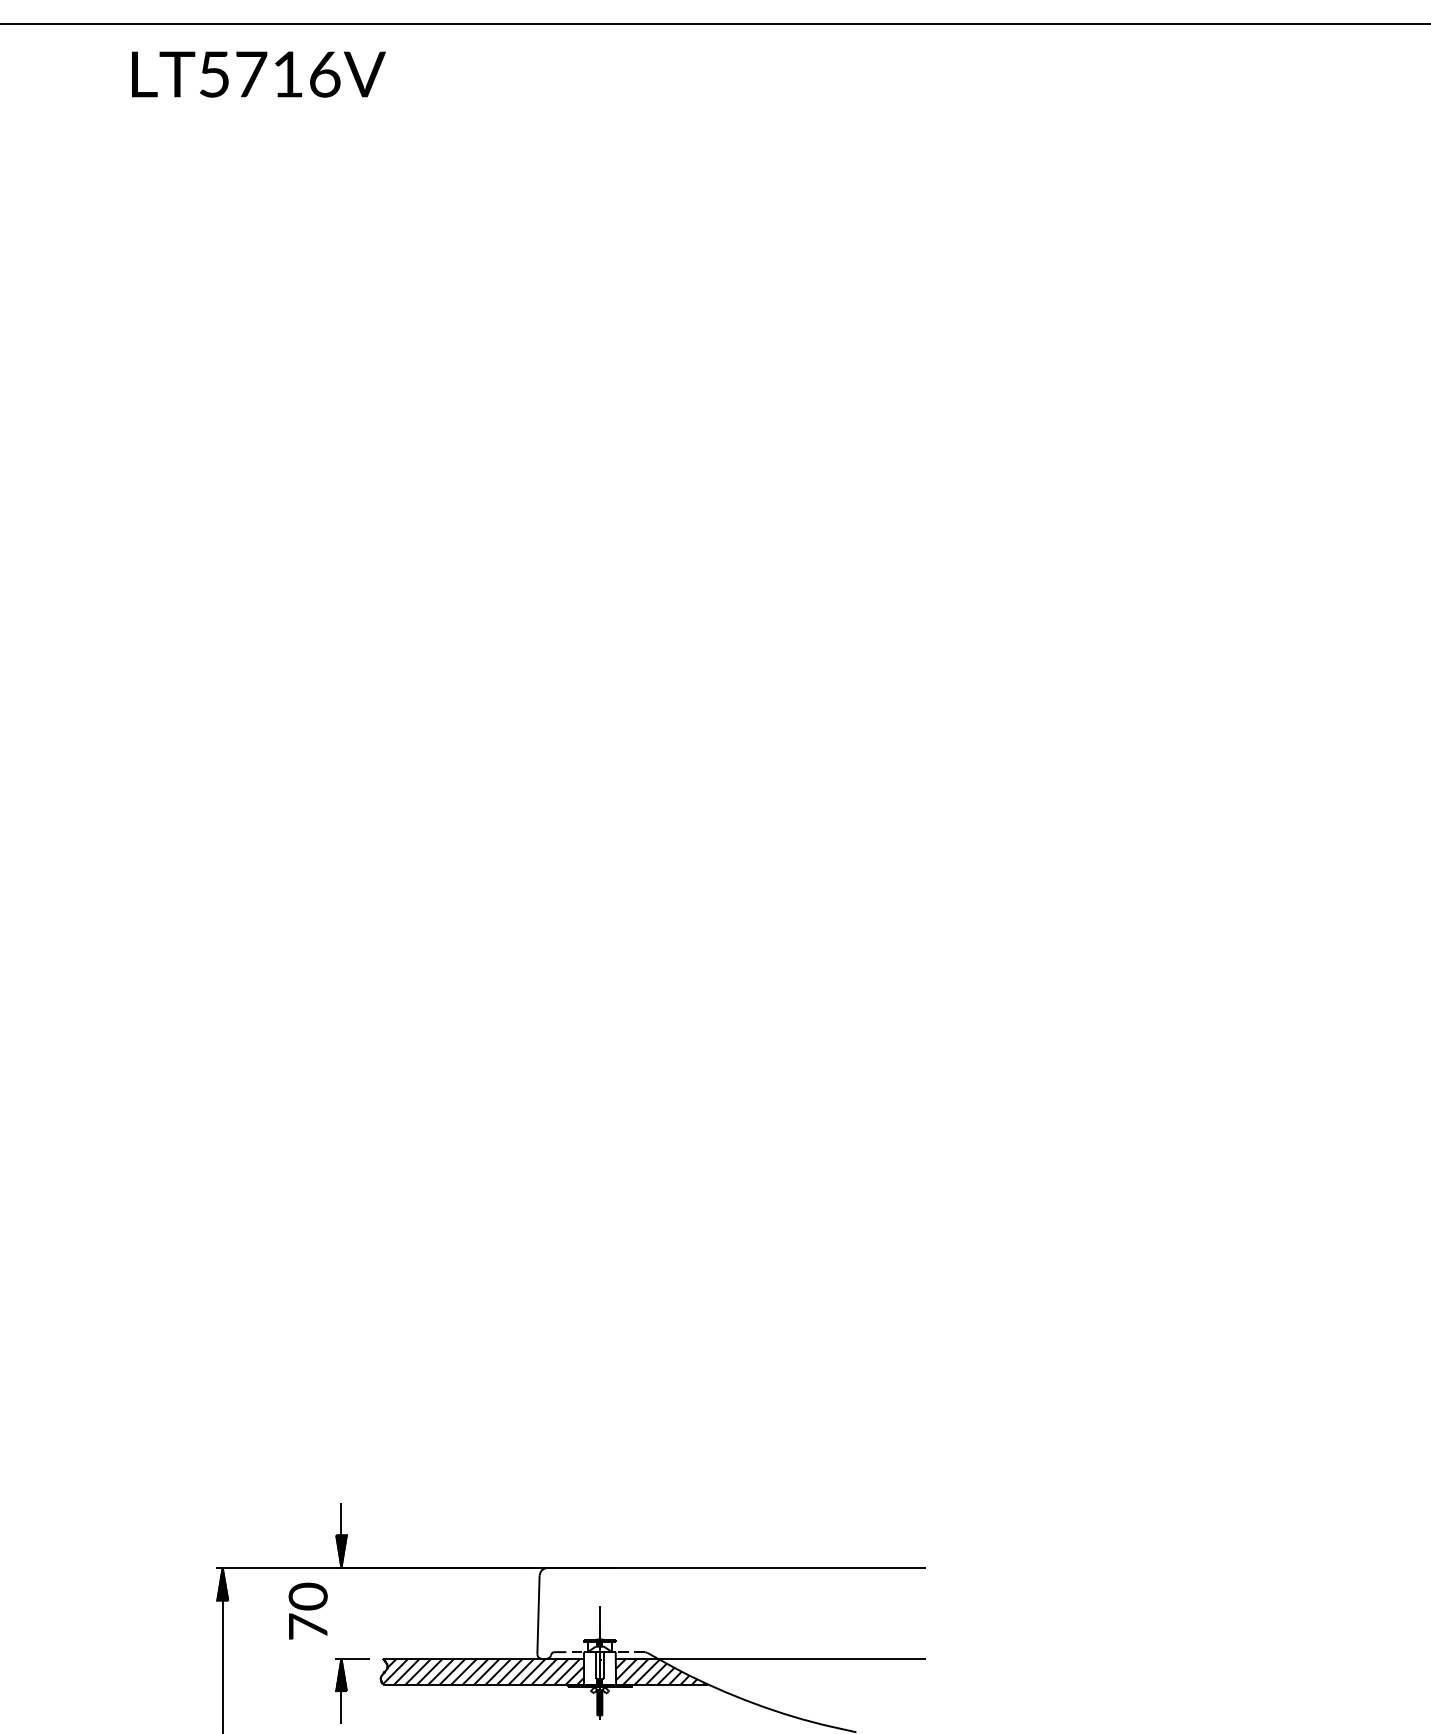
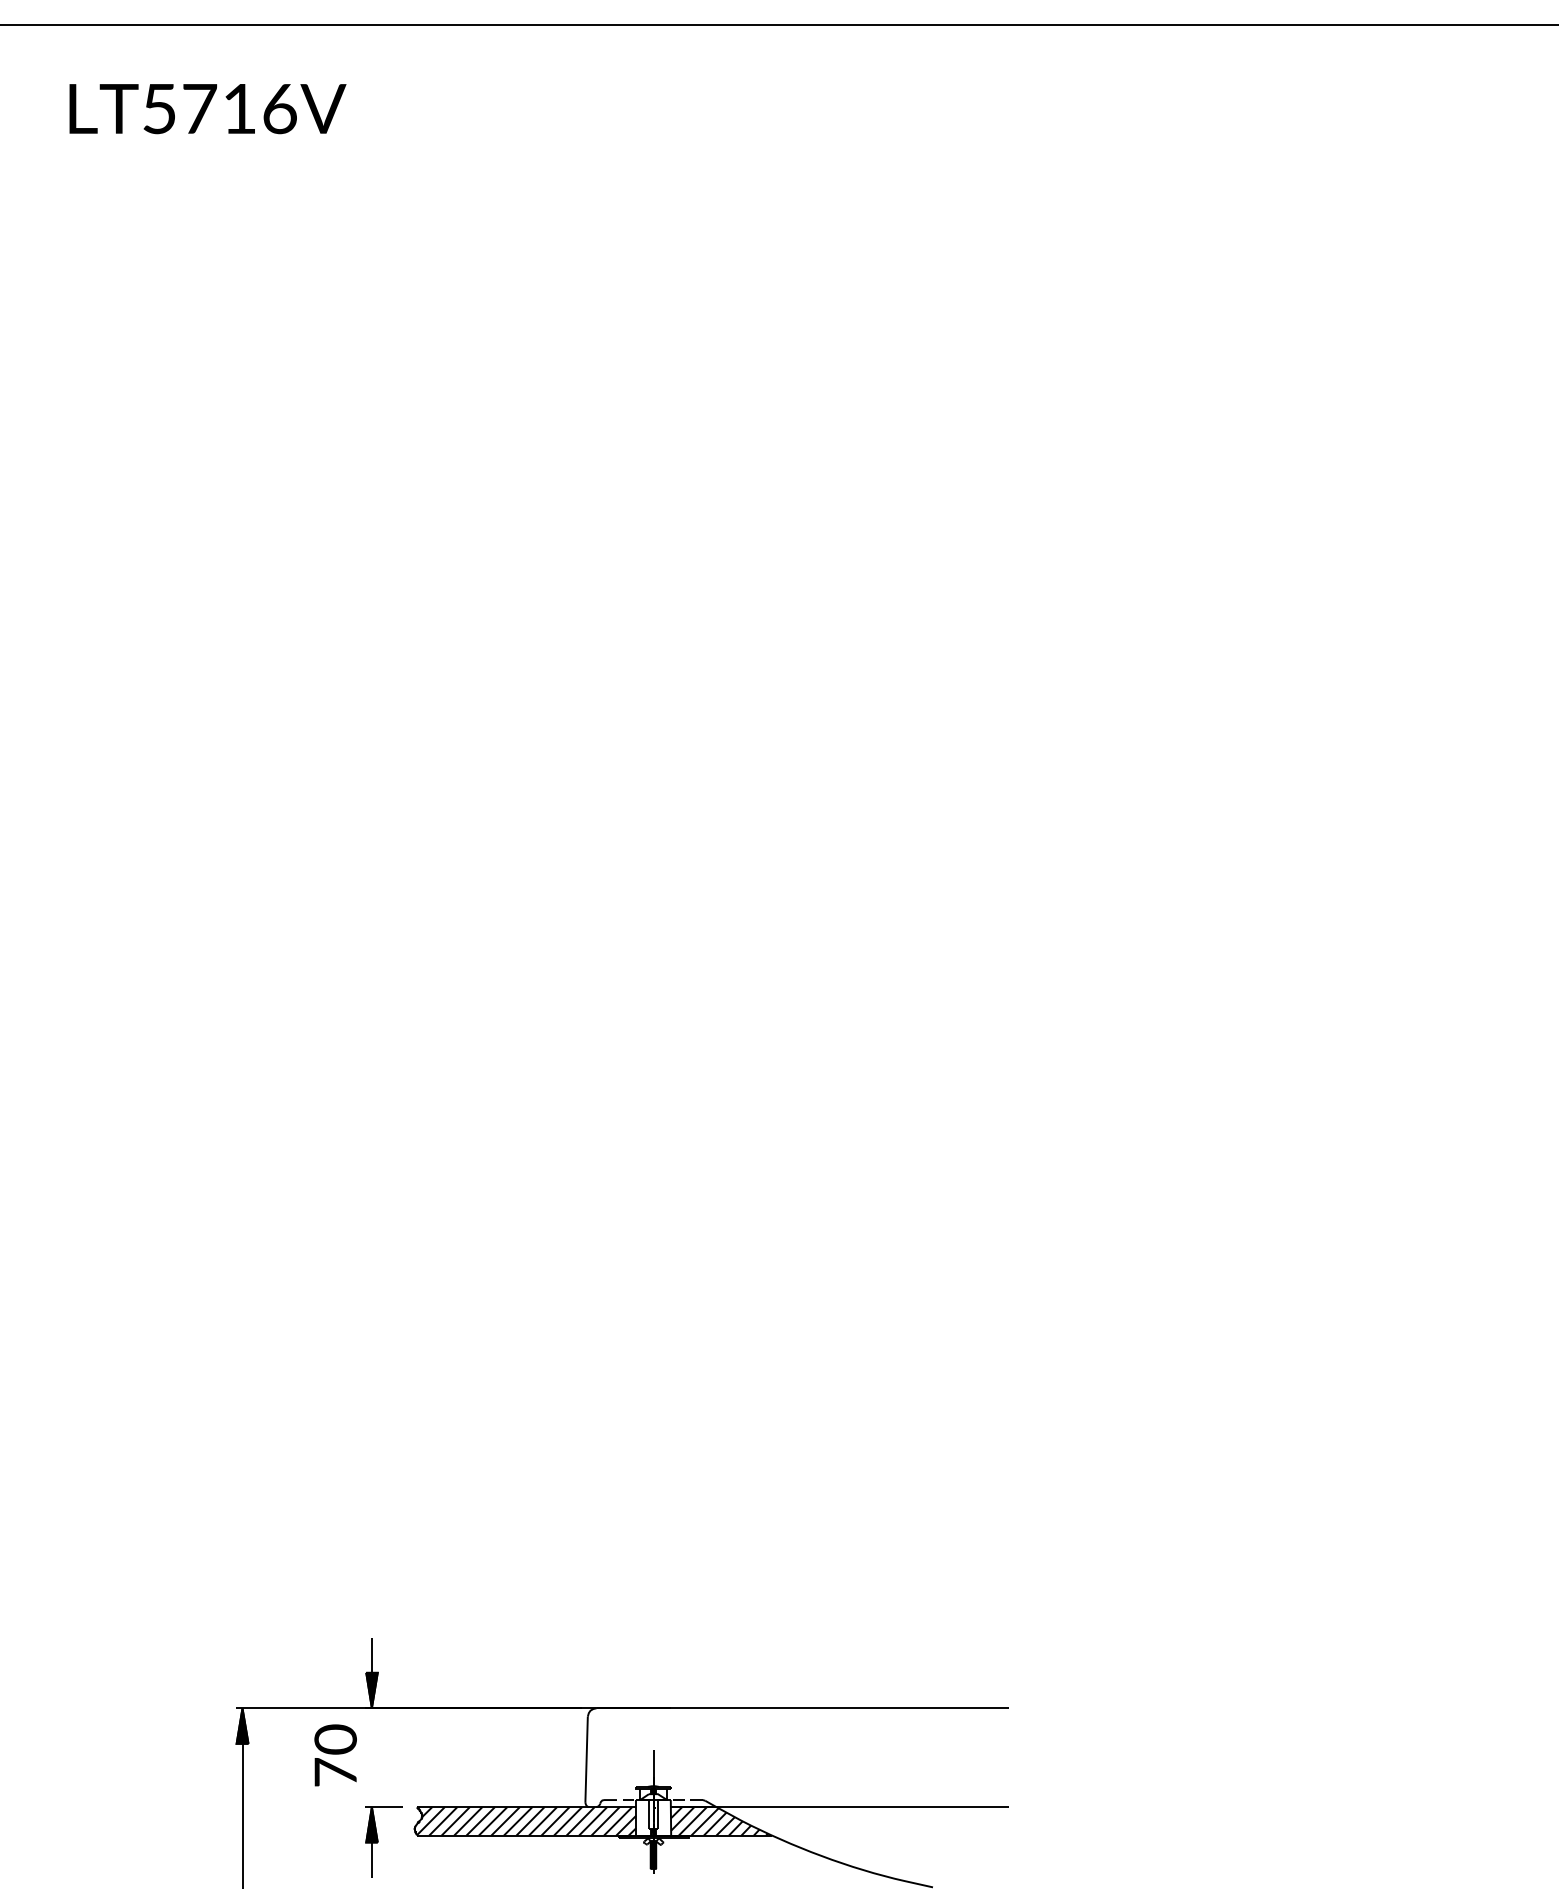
text: (258, 75) -> (207, 109), moved

